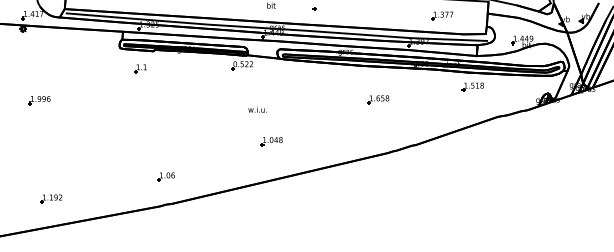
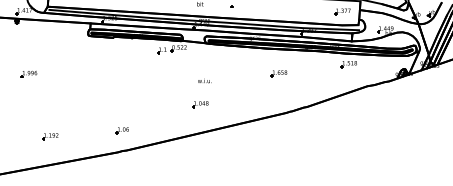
part: (441, 15) -> (342, 11), moved
part: (140, 68) -> (161, 50), moved
text: (257, 109) -> (204, 80), moved
part: (51, 198) -> (50, 136), moved

